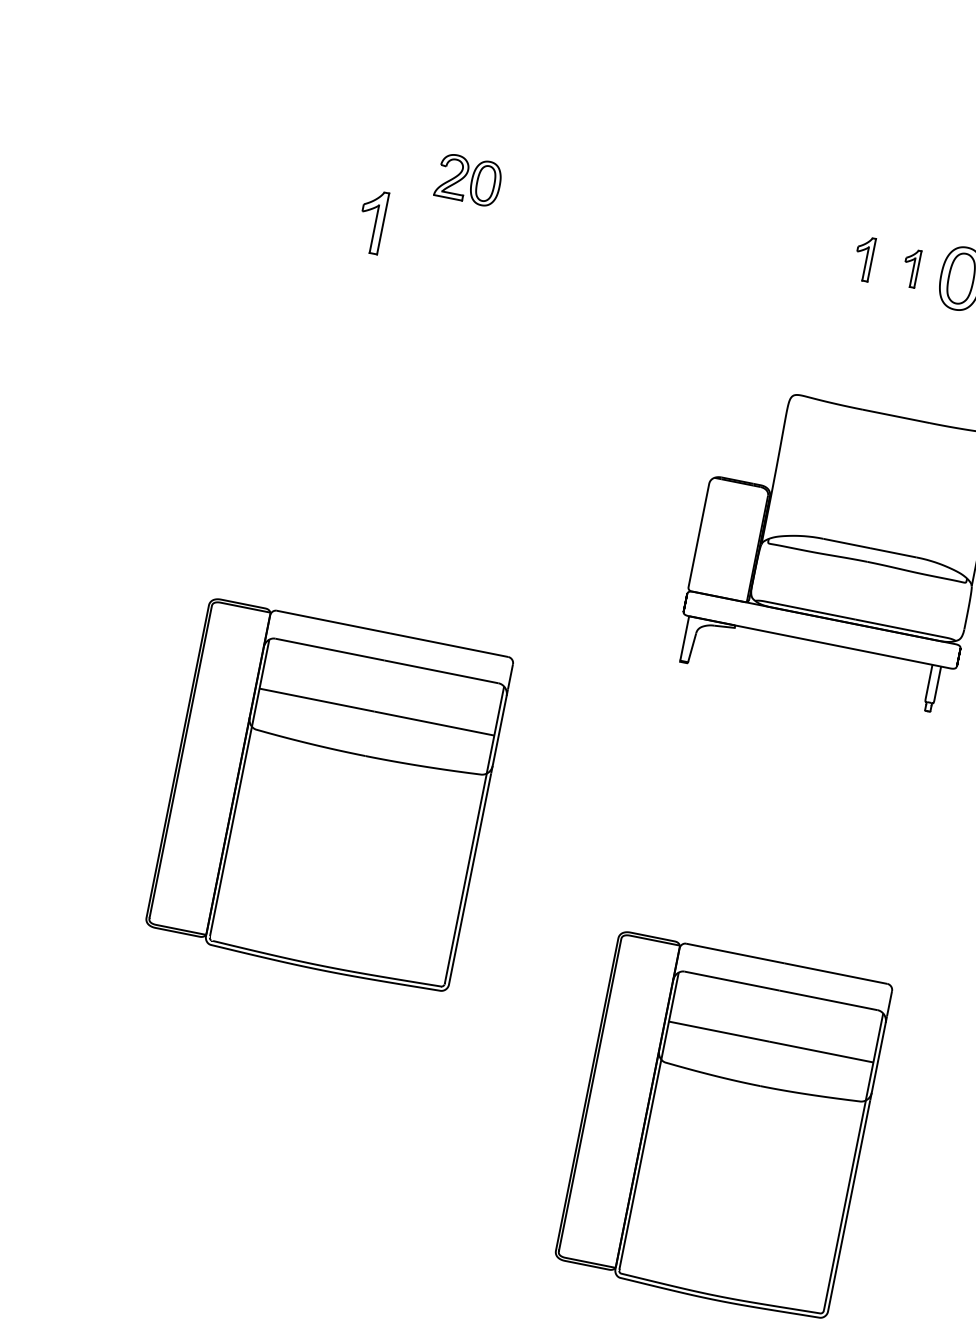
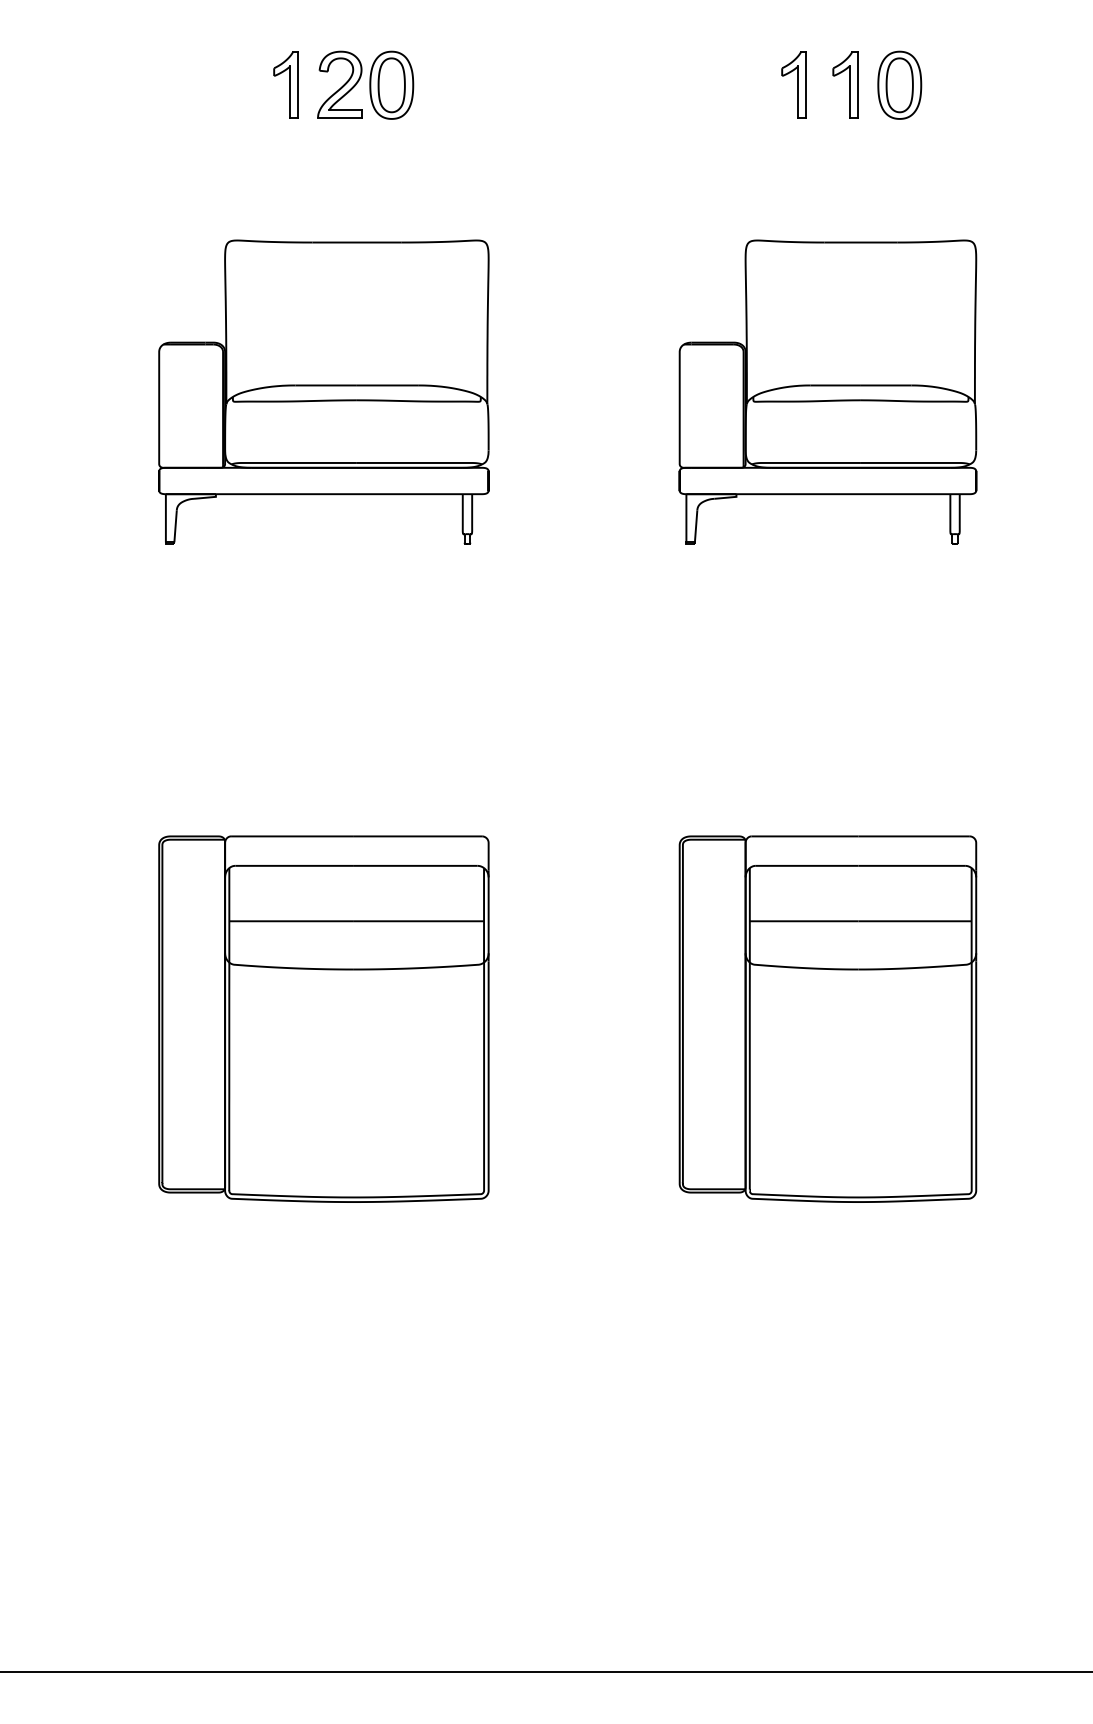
part: (468, 179) -> (365, 84), size x1.43
part: (371, 221) -> (285, 84), moved
part: (863, 258) -> (793, 84), size x1.43
part: (911, 267) -> (845, 84), size x1.67
part: (373, 454) -> (323, 391), added
part: (328, 795) -> (323, 1018), moved

